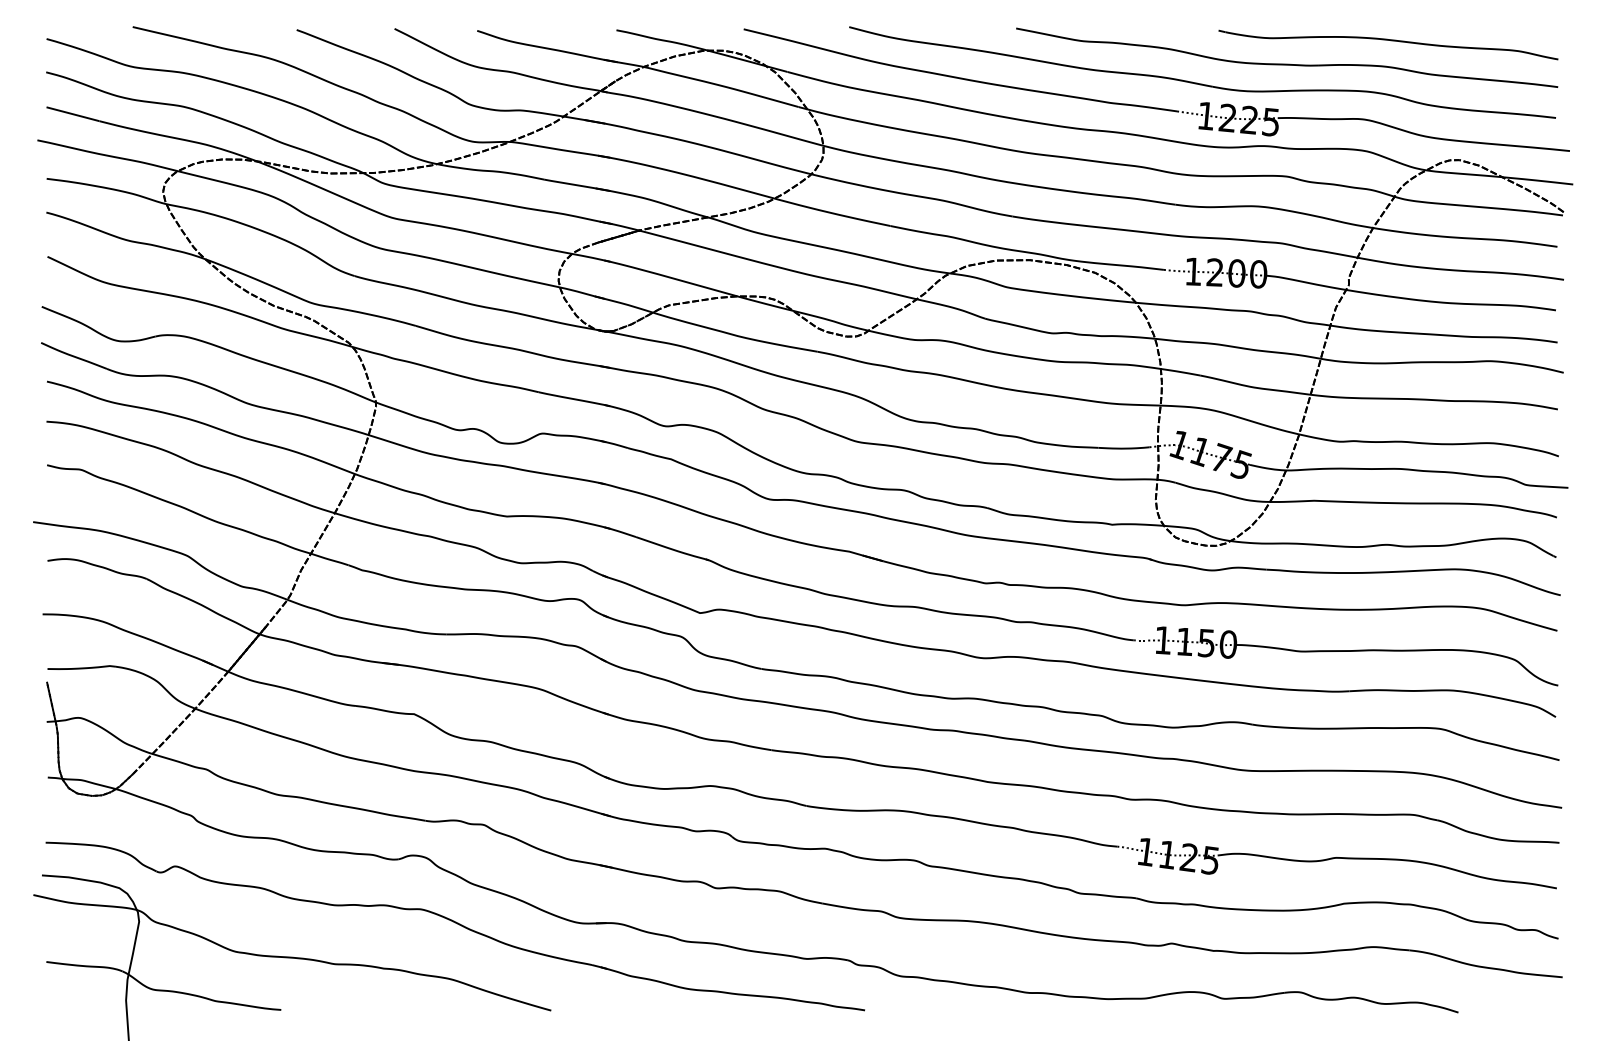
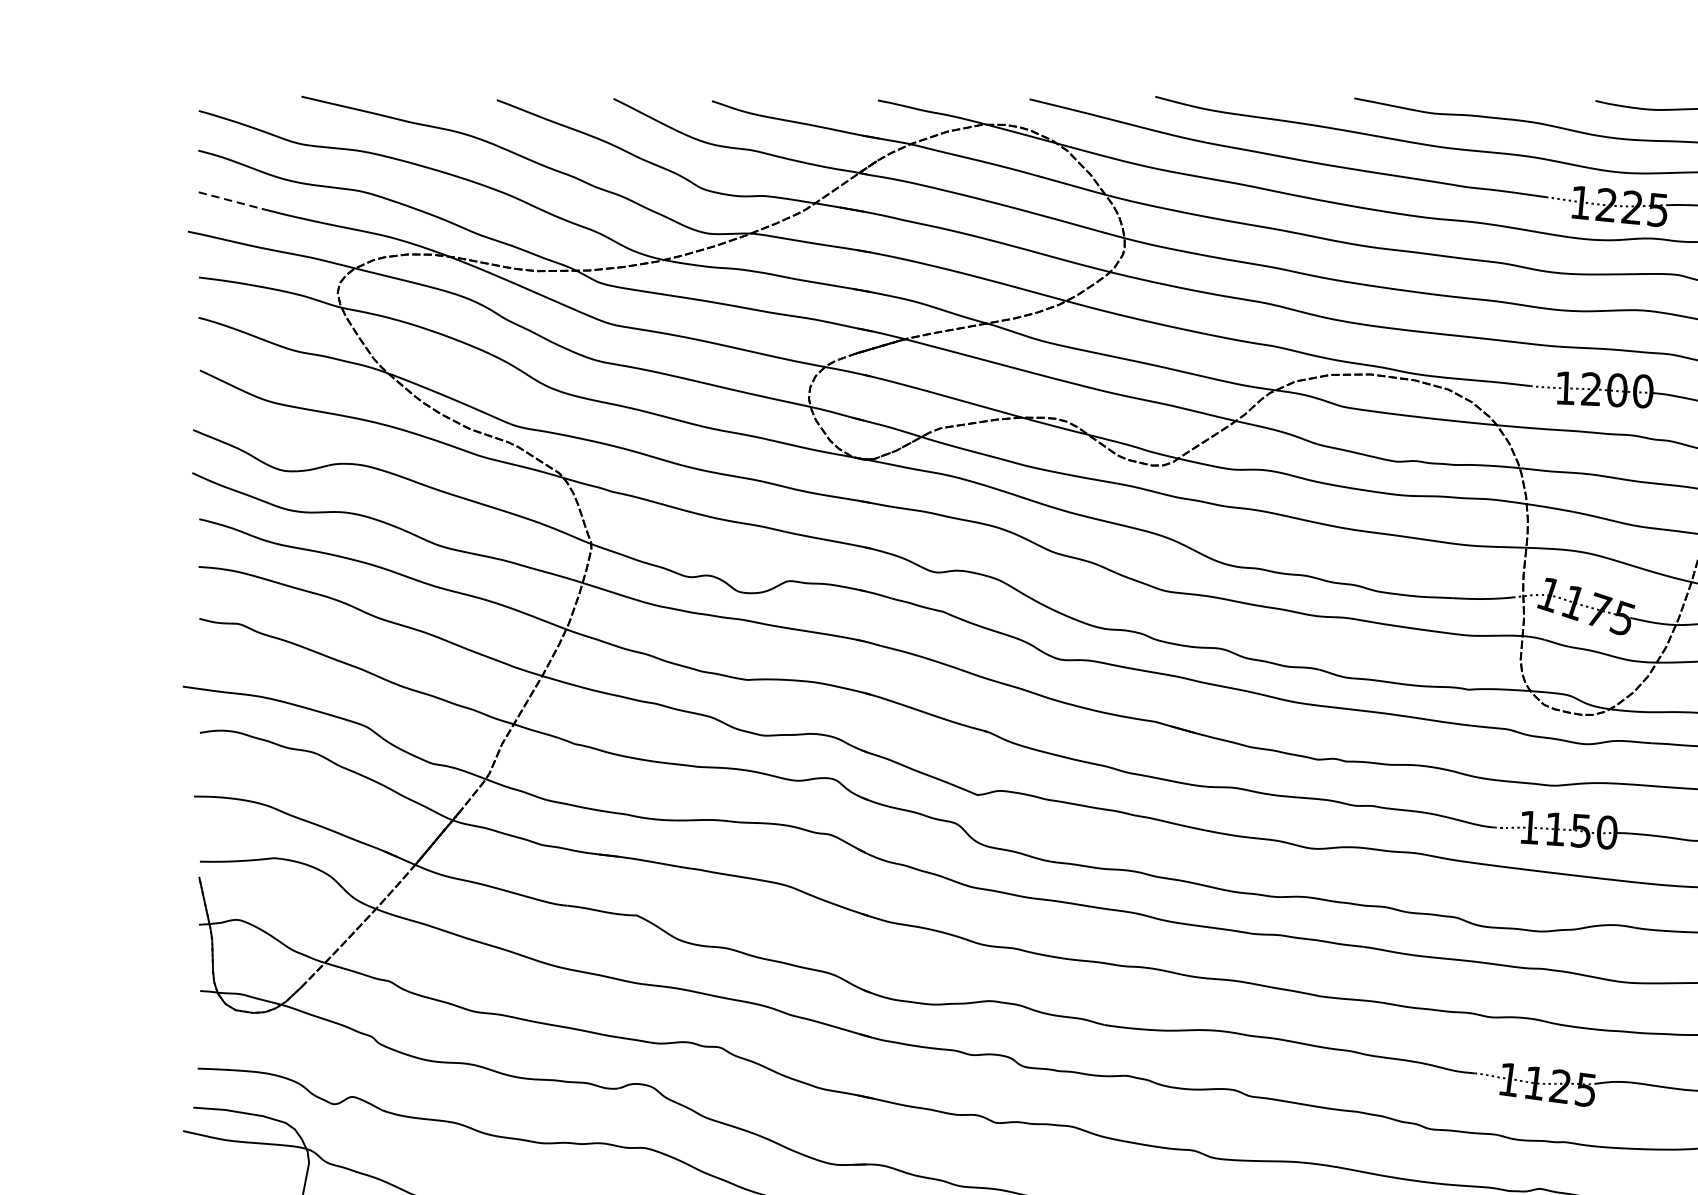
line: (72, 114) -> (229, 200), solid -> dashed

